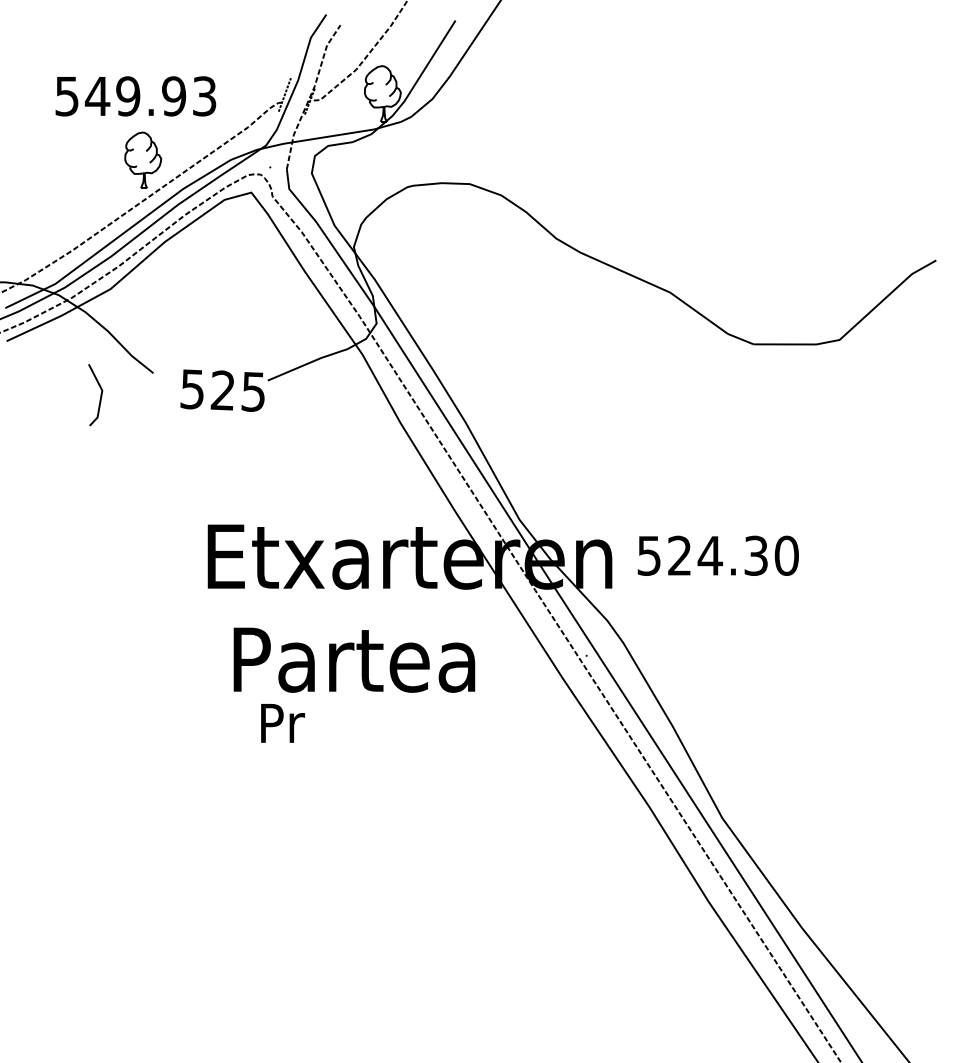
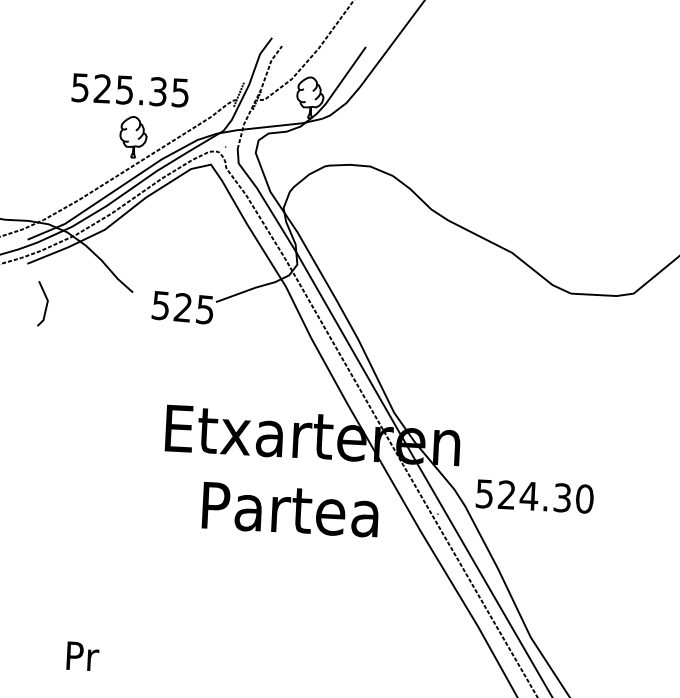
text: (150, 96) -> (141, 90), 549.93 -> 525.35
line: (100, 395) -> (46, 304), moved
text: (717, 555) -> (534, 496), moved
text: (354, 659) -> (290, 509), moved
text: (283, 723) -> (83, 656), moved

